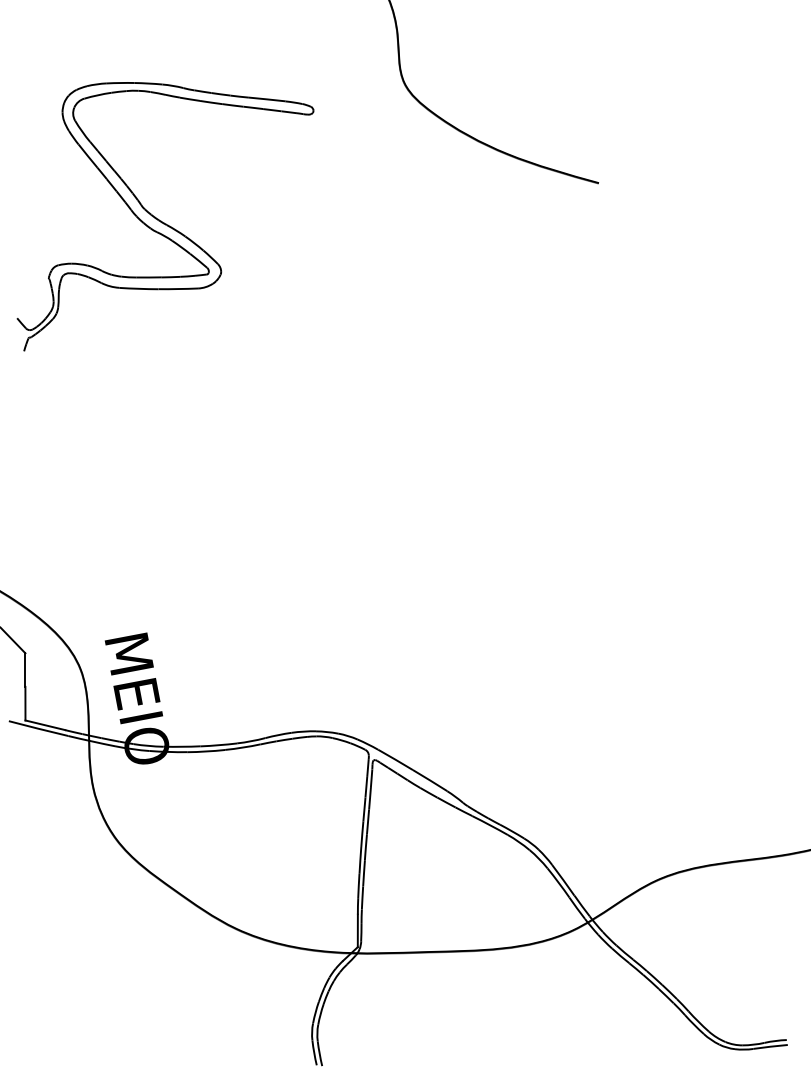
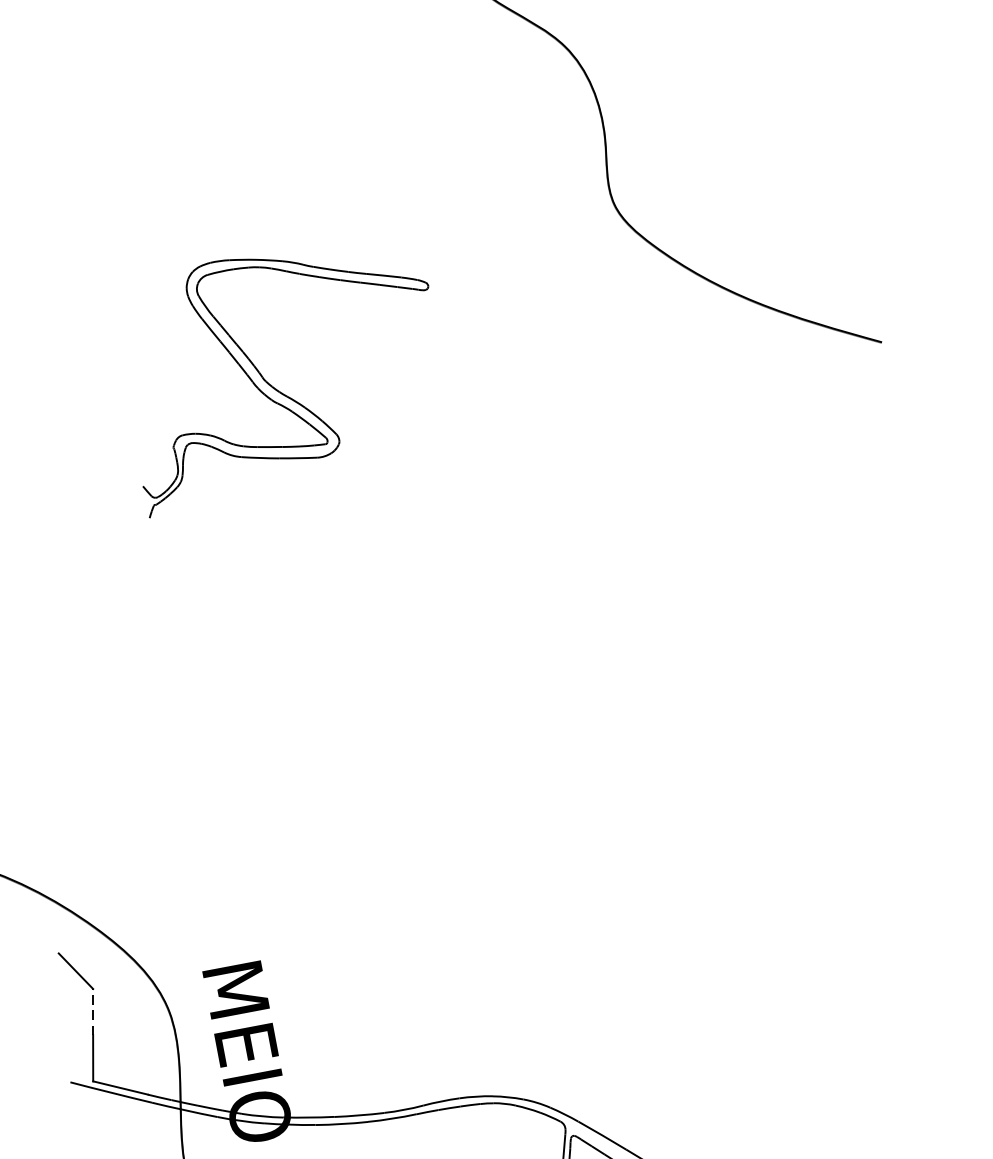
part: (165, 216) -> (285, 388), size x0.7
line: (25, 670) -> (93, 1012), solid -> dashed

